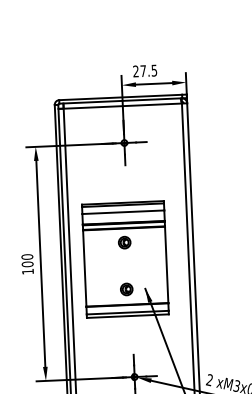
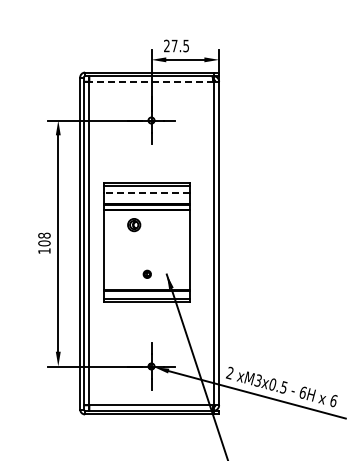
line: (122, 105) -> (151, 81), solid -> dashed
line: (122, 212) -> (146, 193), solid -> dashed
part: (124, 243) -> (134, 225), moved
text: (27, 256) -> (44, 235), 100 -> 108
part: (127, 289) -> (147, 274), size x0.6

